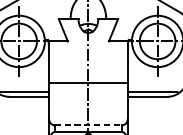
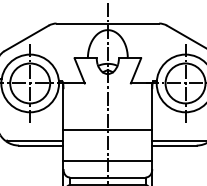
line: (88, 111) -> (107, 161), added
line: (88, 125) -> (107, 177), dashed -> solid

